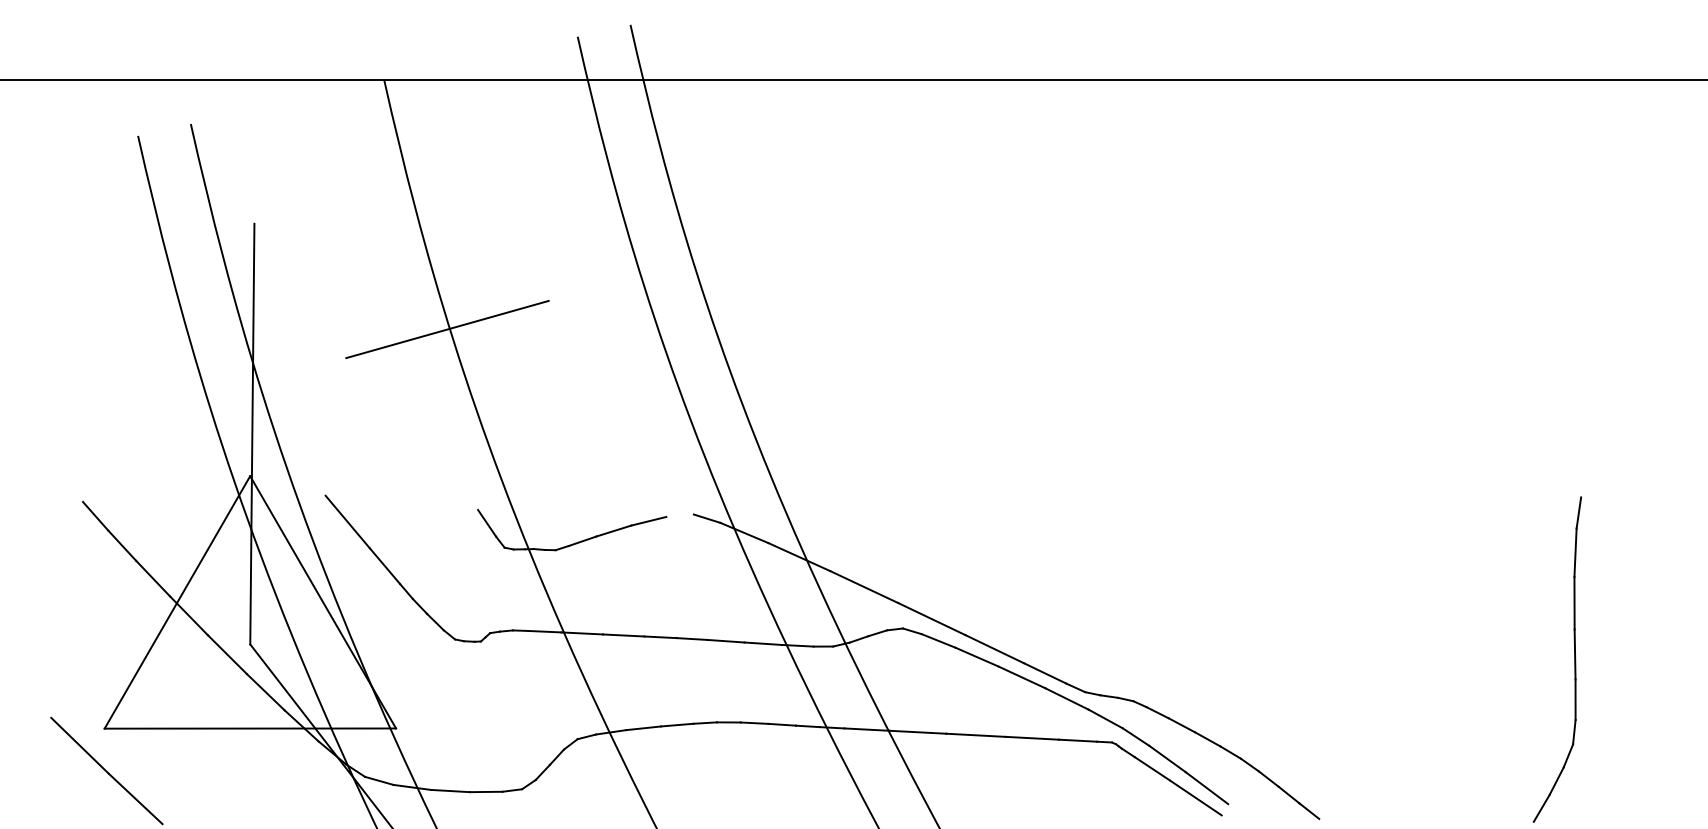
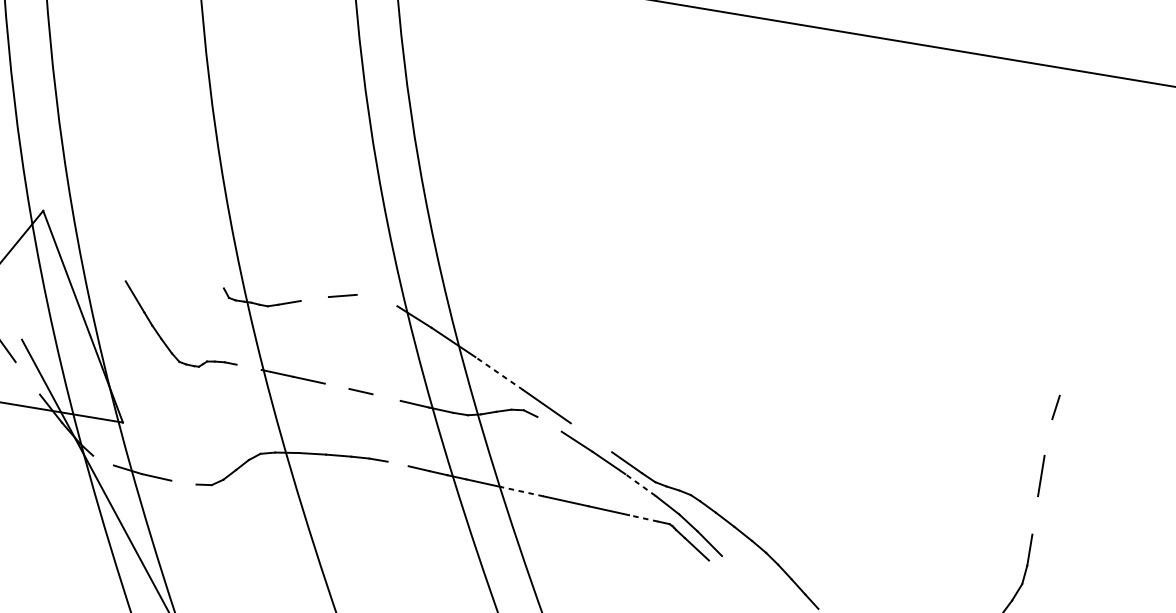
line: (447, 329) -> (212, 123), removed
line: (252, 433) -> (50, 178), removed
line: (706, 518) -> (387, 301), removed
line: (347, 521) -> (112, 257), removed
line: (487, 522) -> (219, 276), removed
line: (613, 530) -> (314, 298), removed
line: (1575, 552) -> (1048, 437), removed
line: (864, 587) -> (499, 374), solid -> dashed
line: (544, 631) -> (248, 367), removed
line: (660, 637) -> (337, 386), removed
line: (725, 640) -> (386, 396), removed
line: (938, 640) -> (549, 423), removed
line: (994, 649) -> (591, 437), removed
line: (1574, 654) -> (1034, 515), removed
line: (265, 692) -> (27, 378), removed
line: (1066, 698) -> (640, 484), solid -> dashed
line: (754, 722) -> (398, 463), removed
line: (917, 732) -> (521, 491), solid -> dashed
line: (1077, 740) -> (643, 518), solid -> dashed
line: (379, 780) -> (103, 460), removed
line: (1206, 788) -> (735, 571), removed
line: (485, 791) -> (183, 482), removed
line: (1195, 797) -> (726, 576), removed

